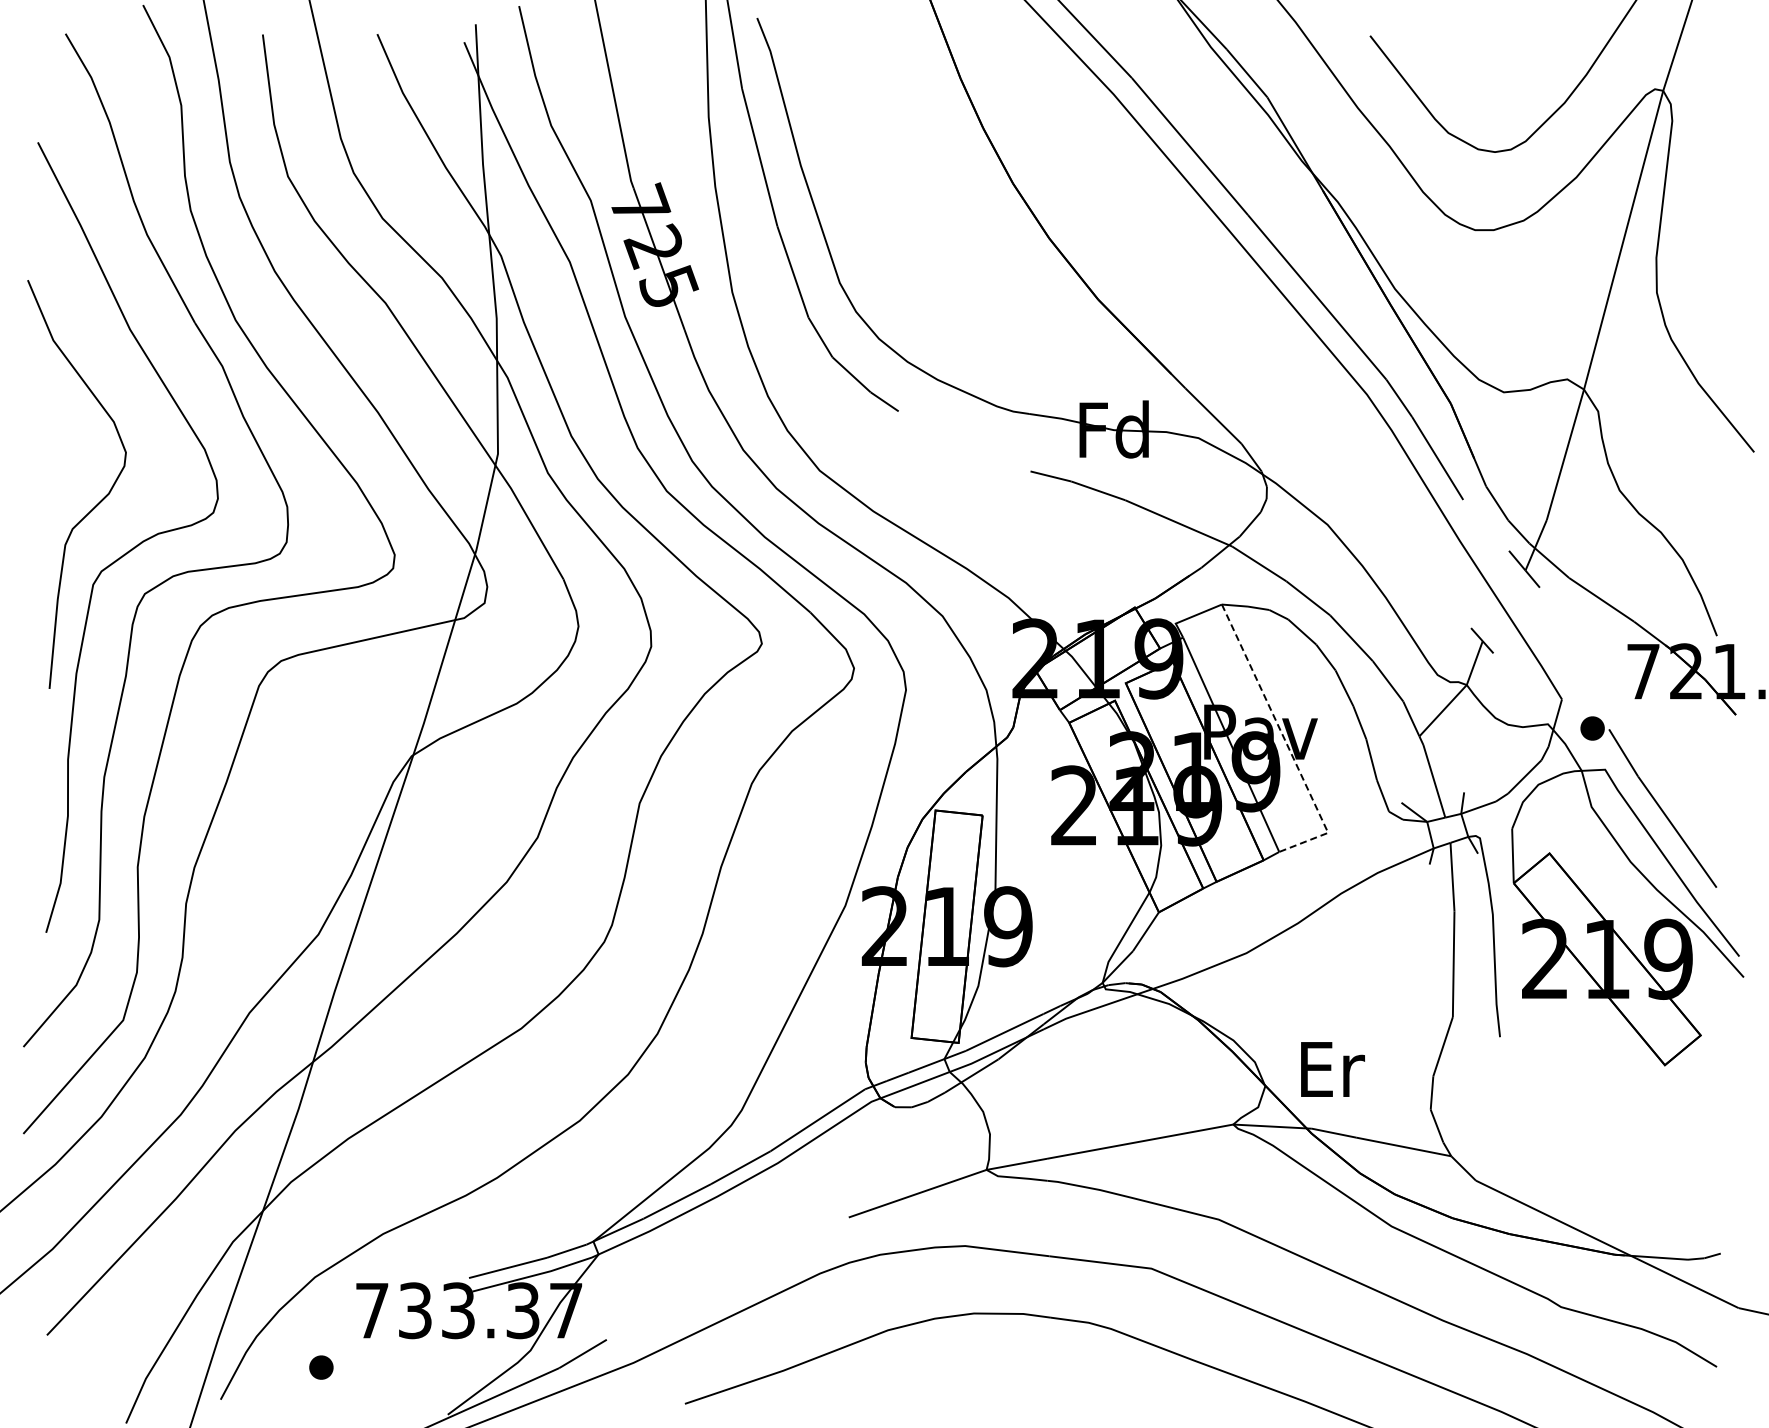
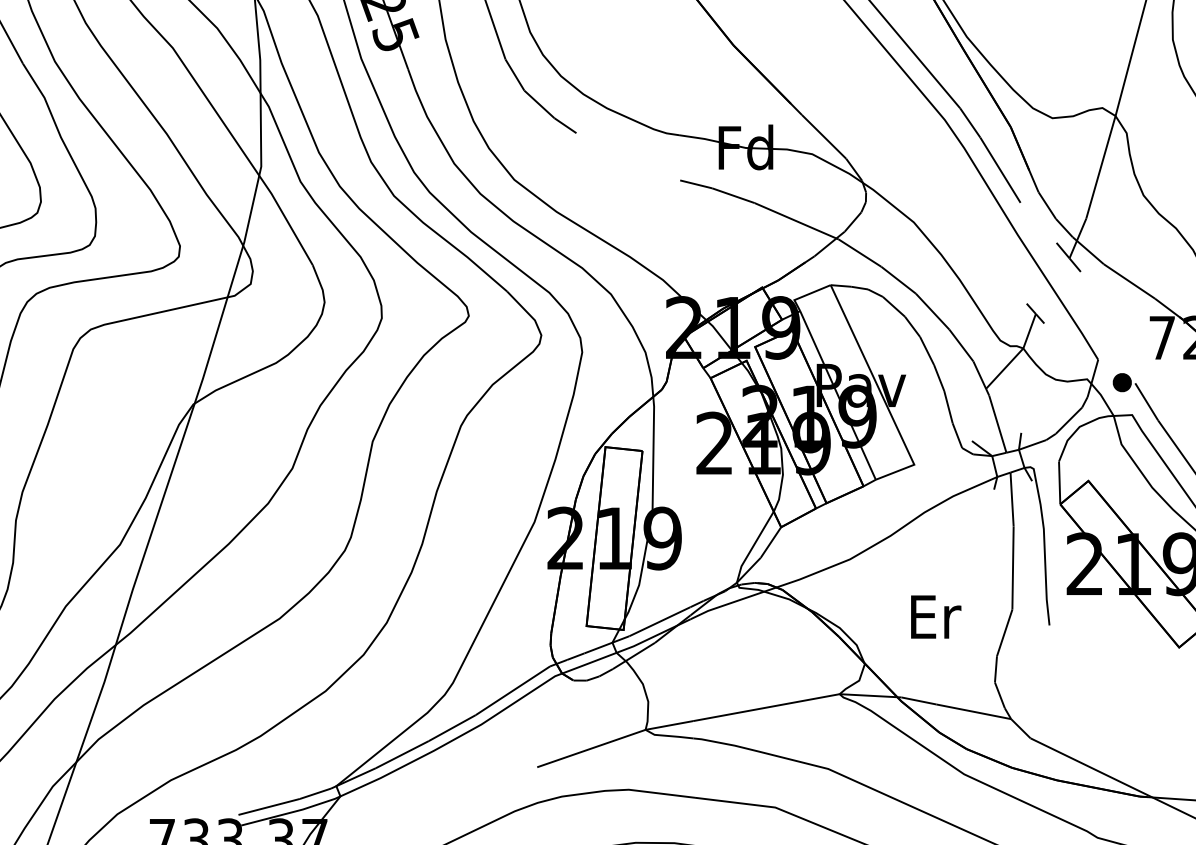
line: (1286, 743) -> (881, 394), dashed -> solid
text: (1332, 1069) -> (935, 617), moved

